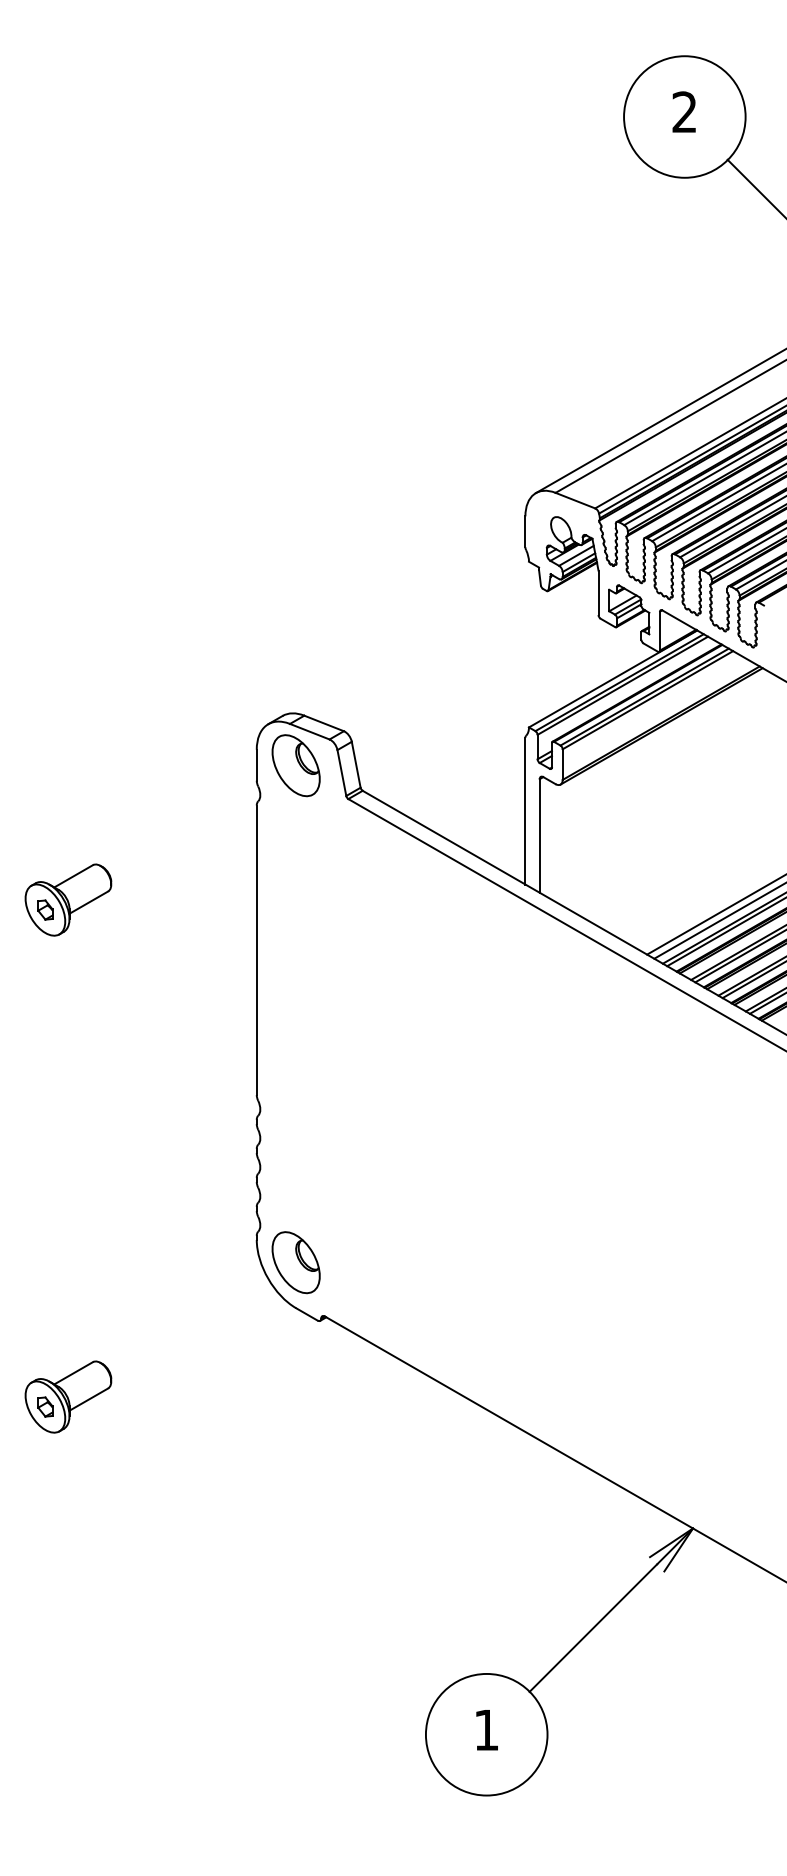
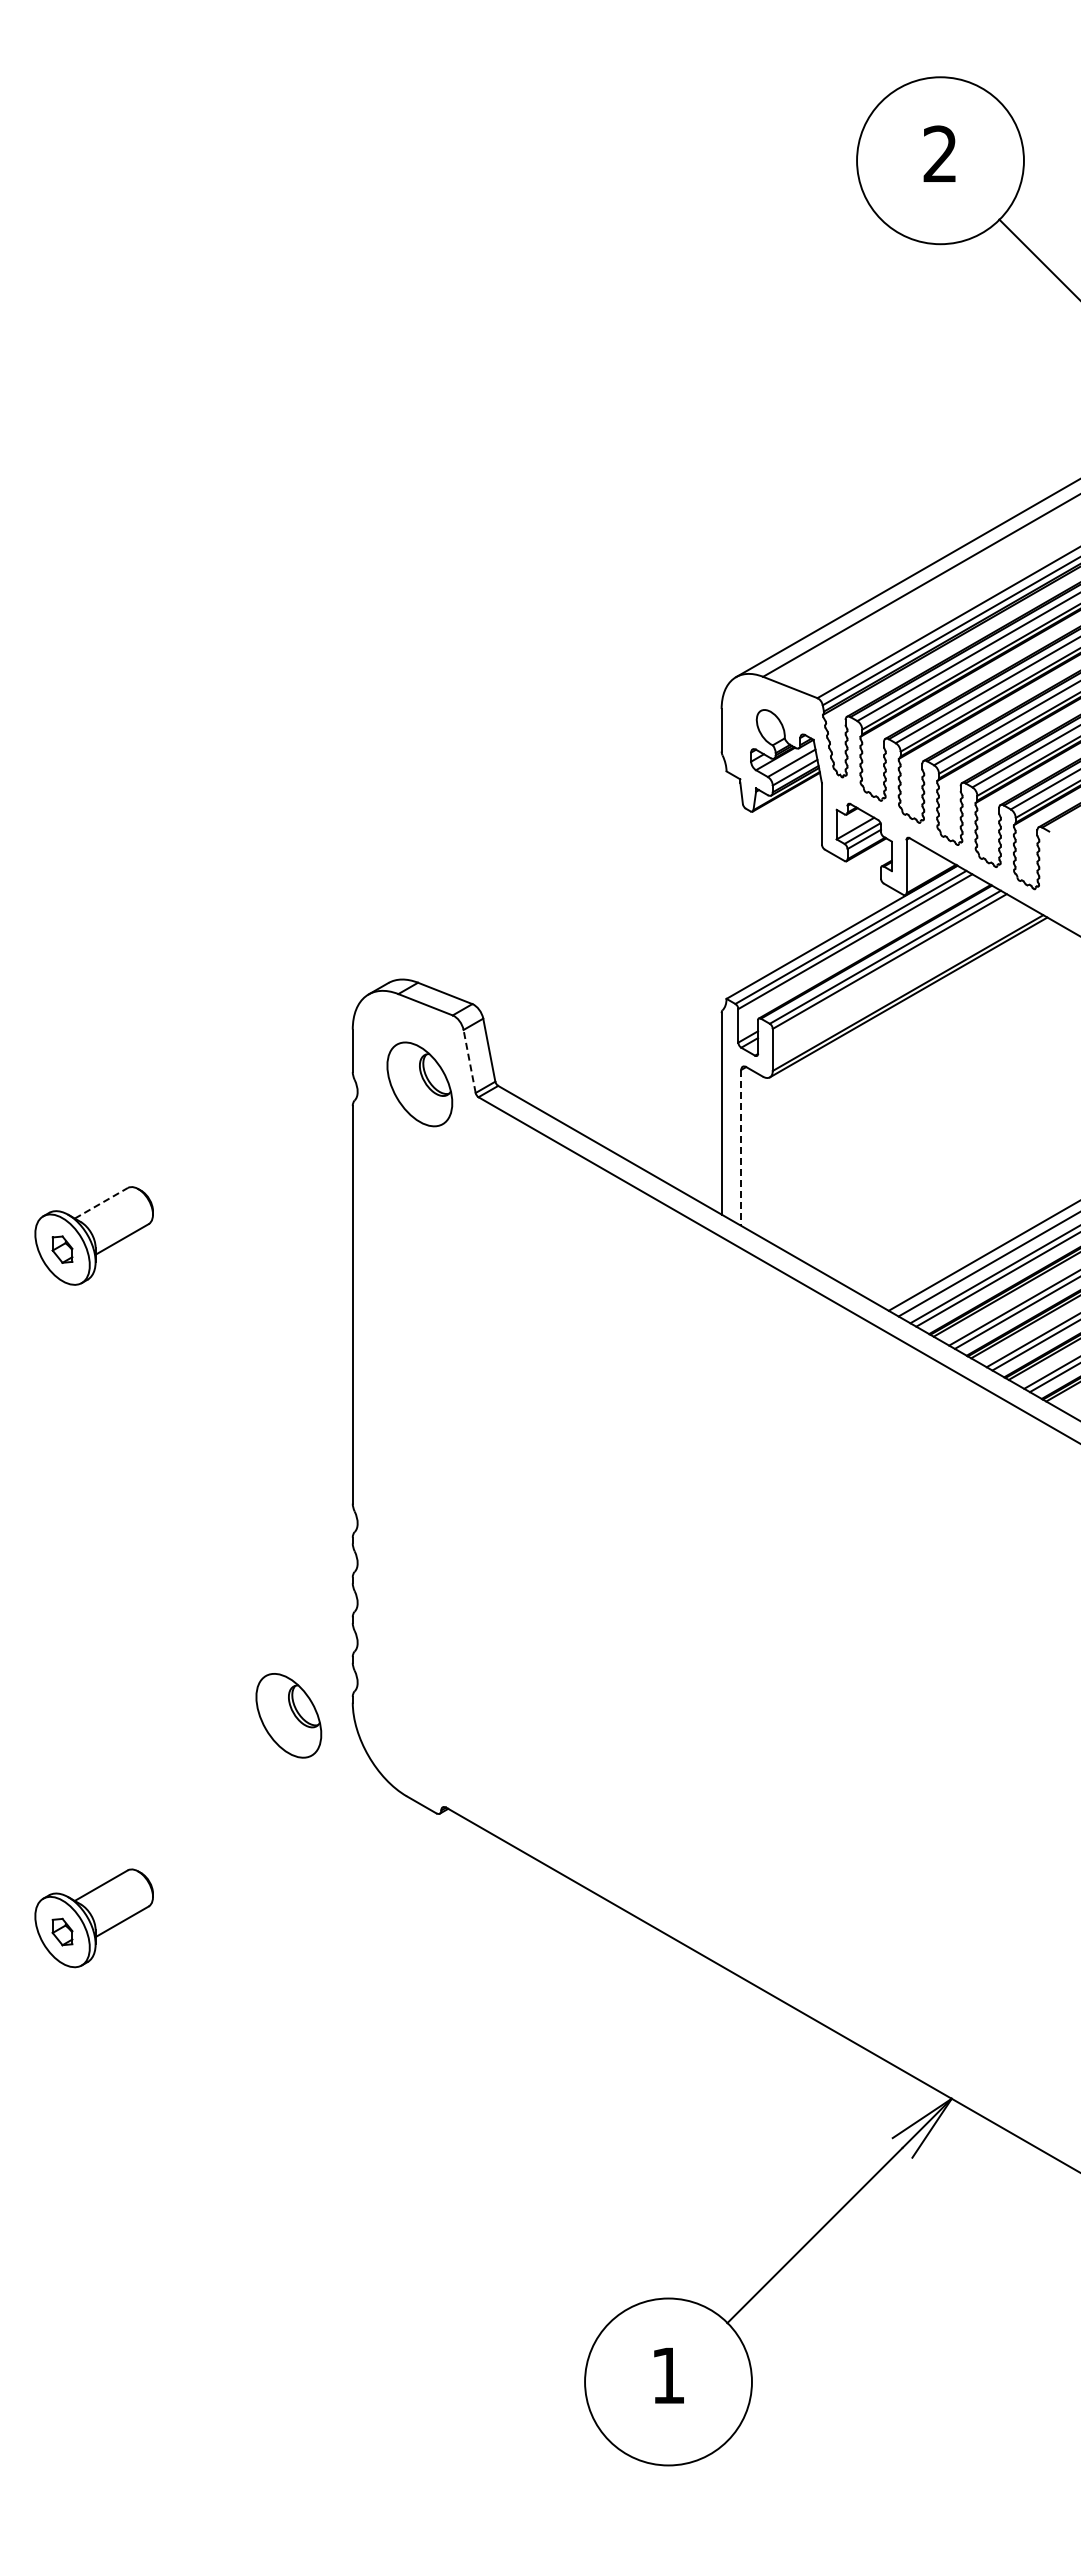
part: (295, 765) -> (419, 1084), moved
line: (341, 773) -> (469, 1061), solid -> dashed
line: (539, 835) -> (741, 1147), solid -> dashed
line: (73, 876) -> (101, 1203), solid -> dashed
part: (295, 1262) -> (288, 1715), moved

